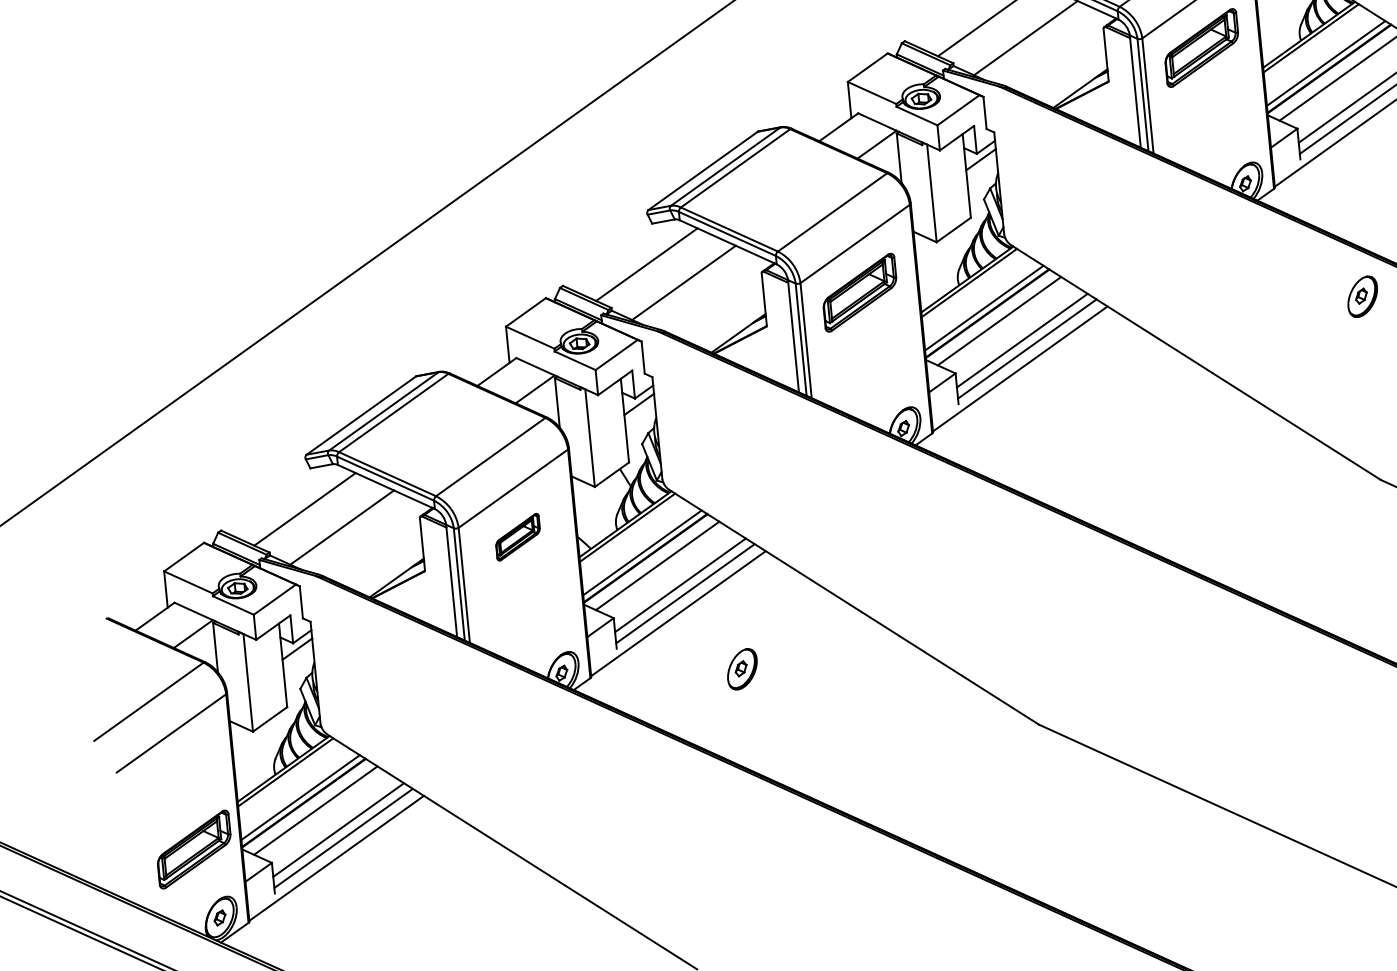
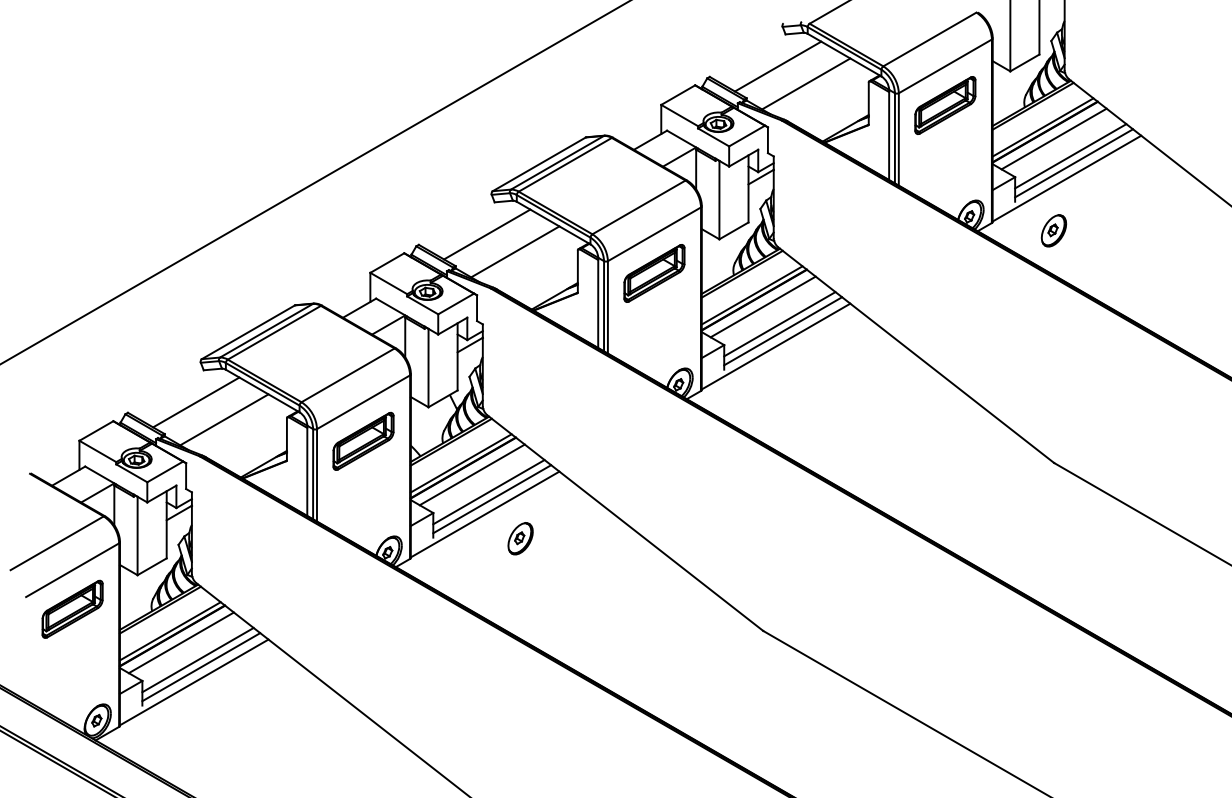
part: (1362, 296) -> (1053, 230), moved
part: (517, 536) -> (363, 440), size x1.67
part: (742, 669) -> (520, 538), moved
part: (193, 848) -> (72, 608), moved

